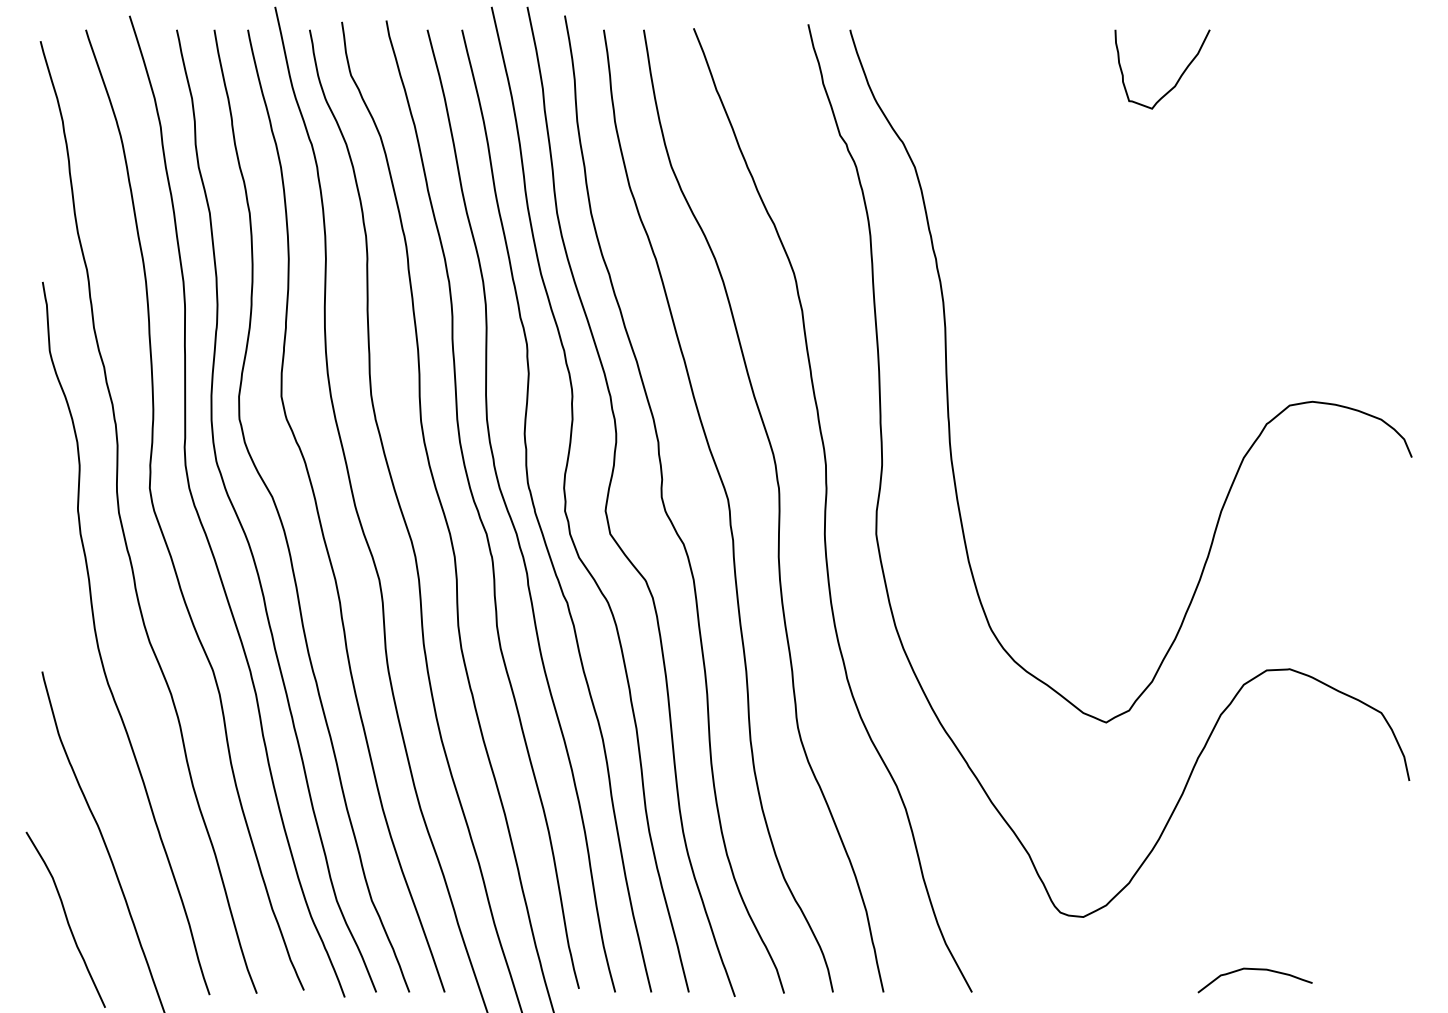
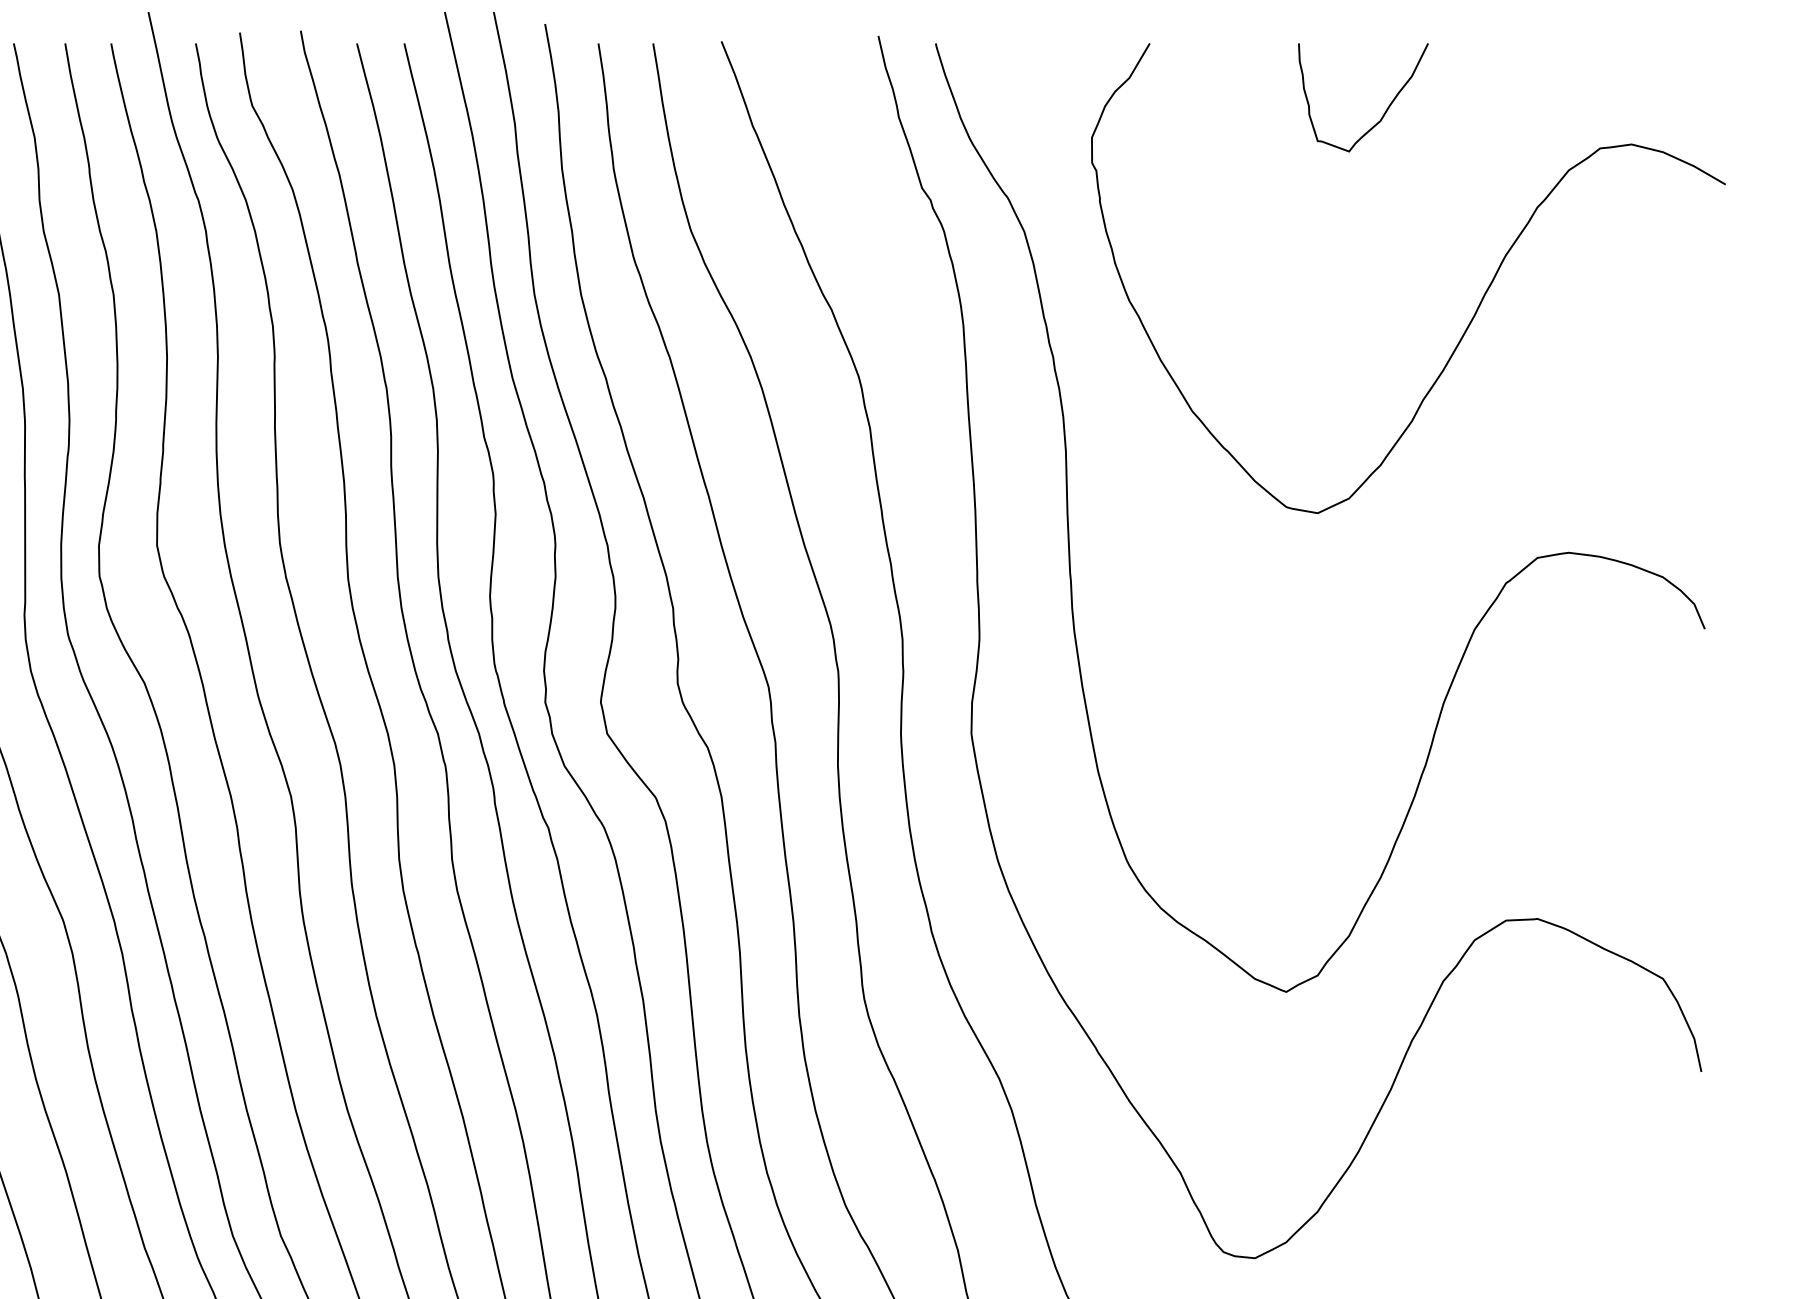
curve: (1243, 226) -> (1474, 312), added

